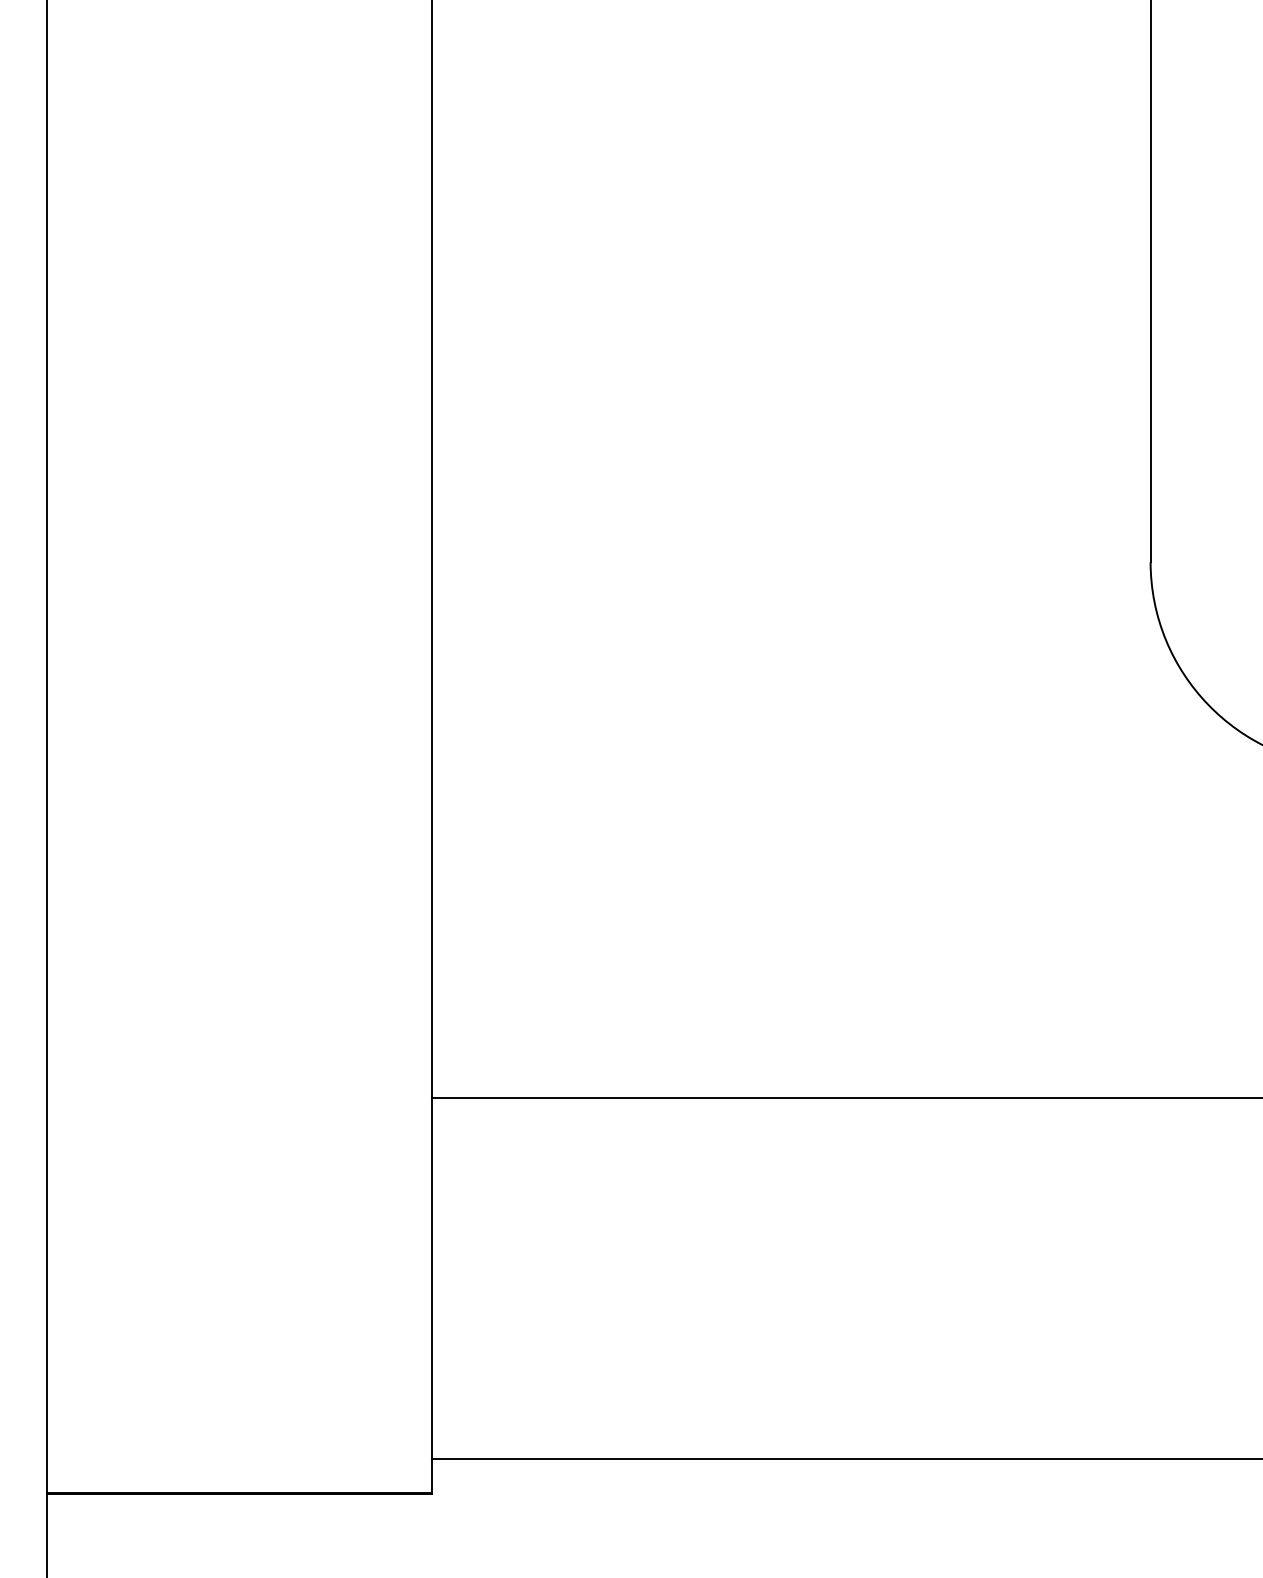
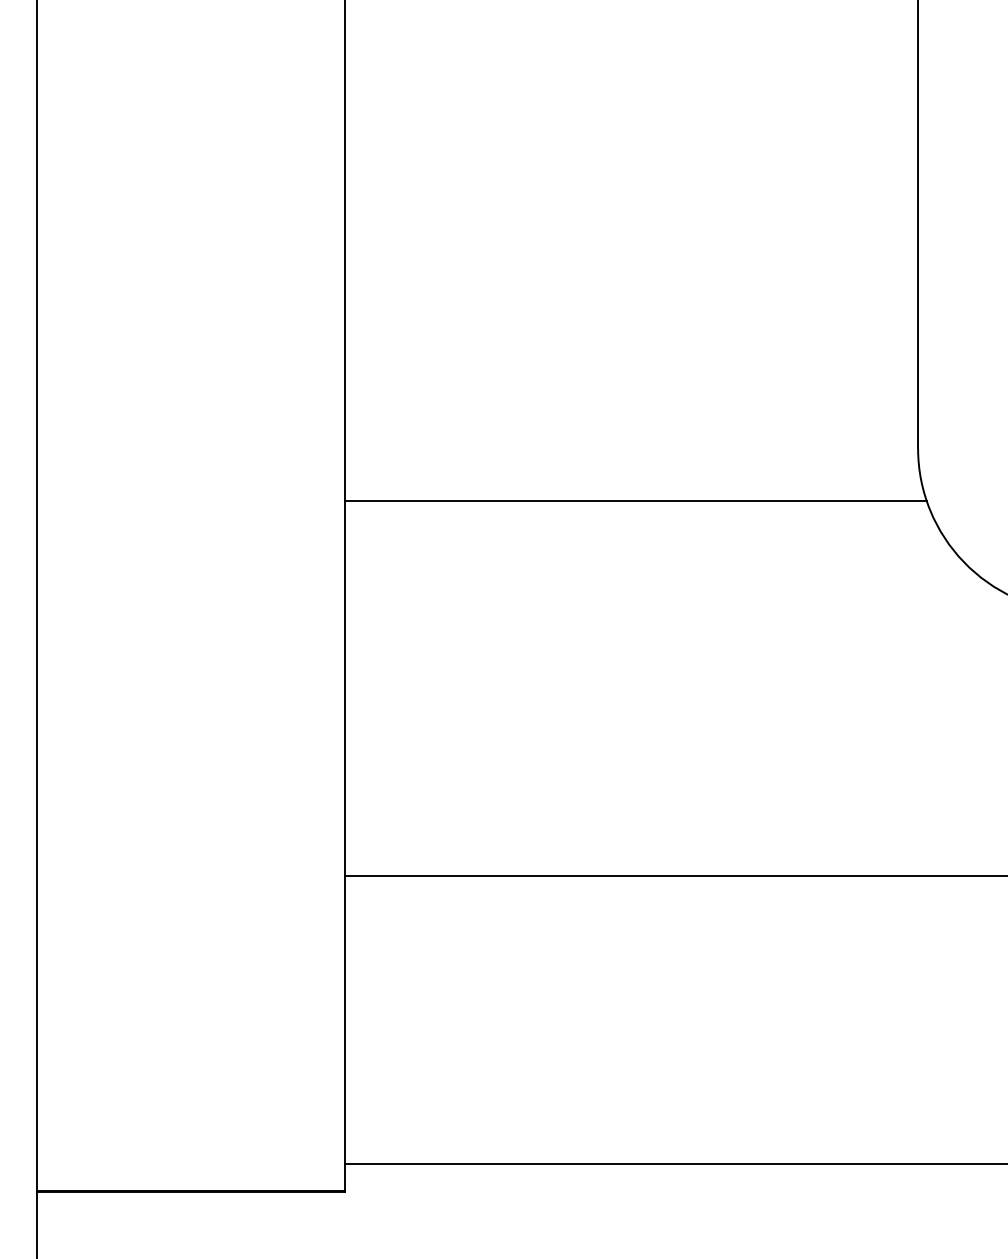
line: (796, 628) -> (635, 501), added

